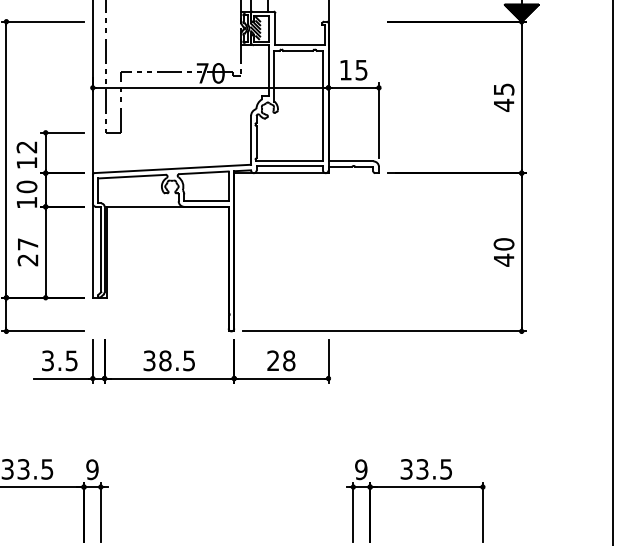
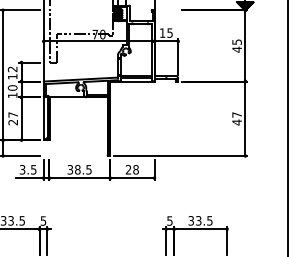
text: (502, 243) -> (236, 114), 40 -> 47
text: (92, 468) -> (43, 220), 9 -> 5
text: (360, 468) -> (169, 220), 9 -> 5

